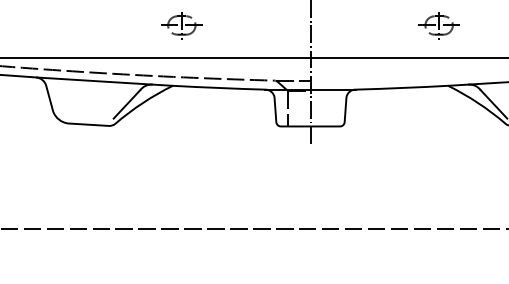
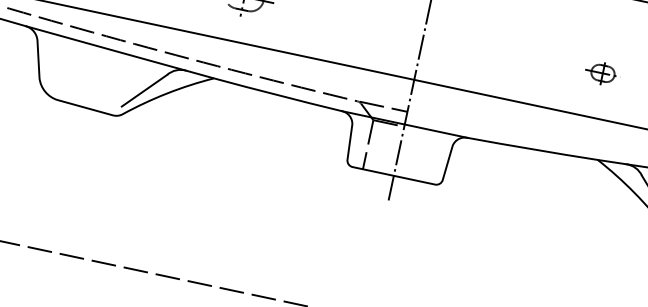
part: (438, 25) -> (602, 73), size x0.6

